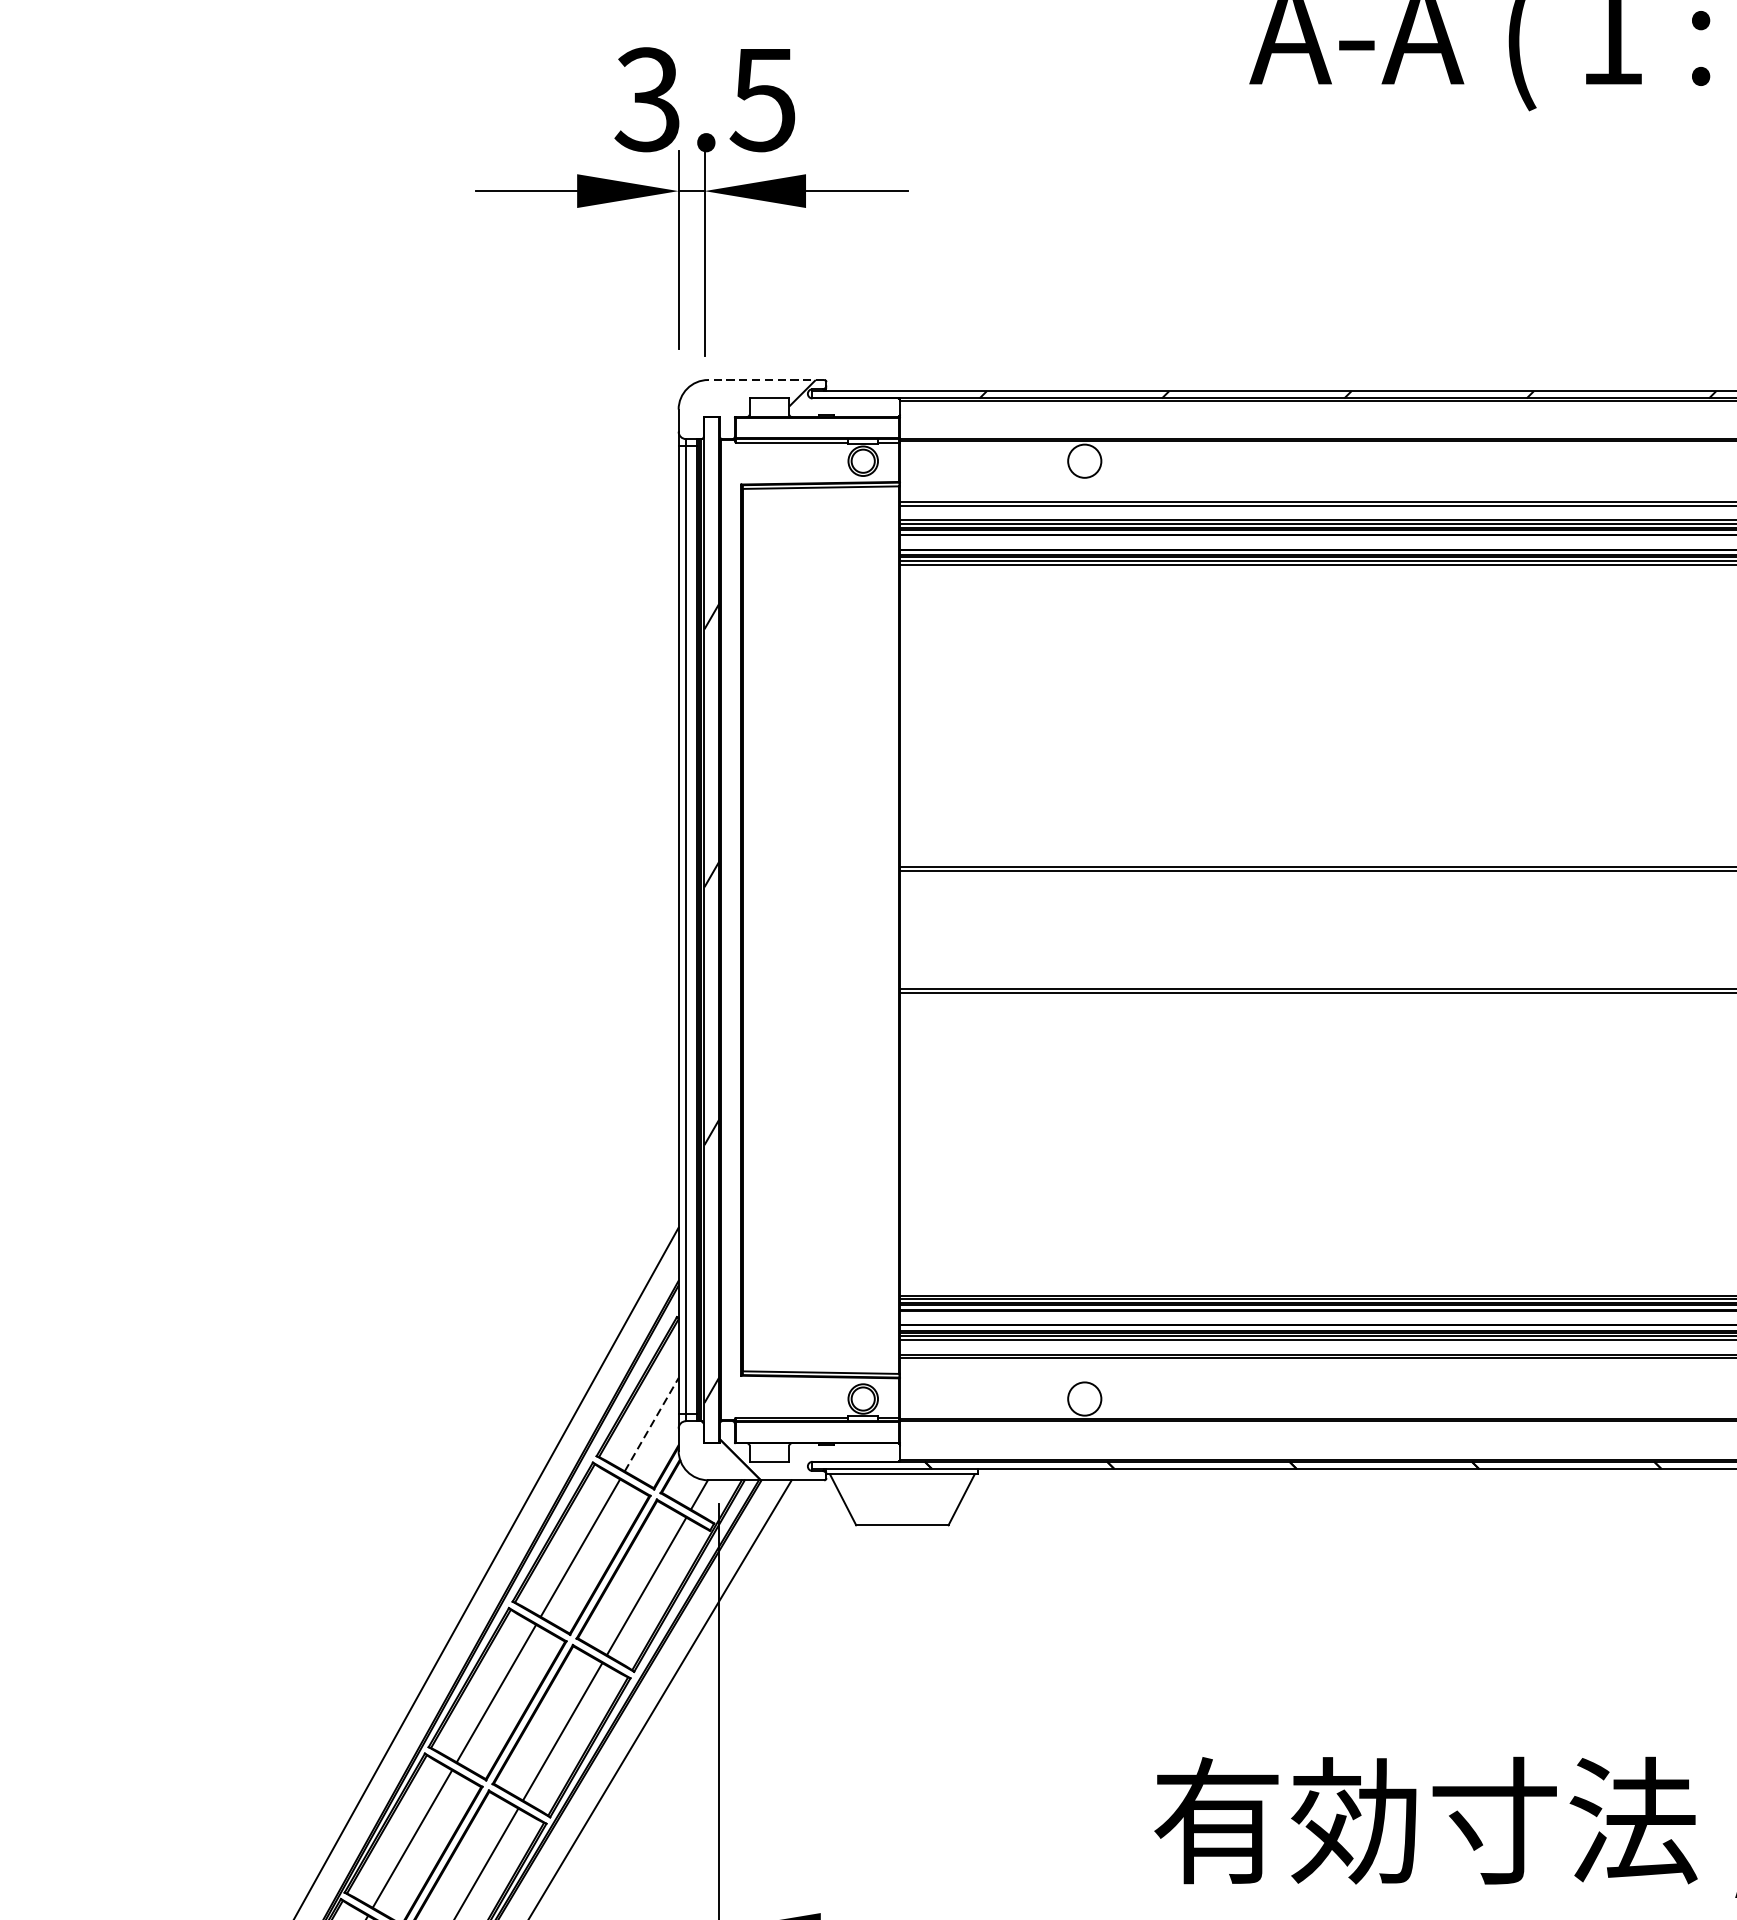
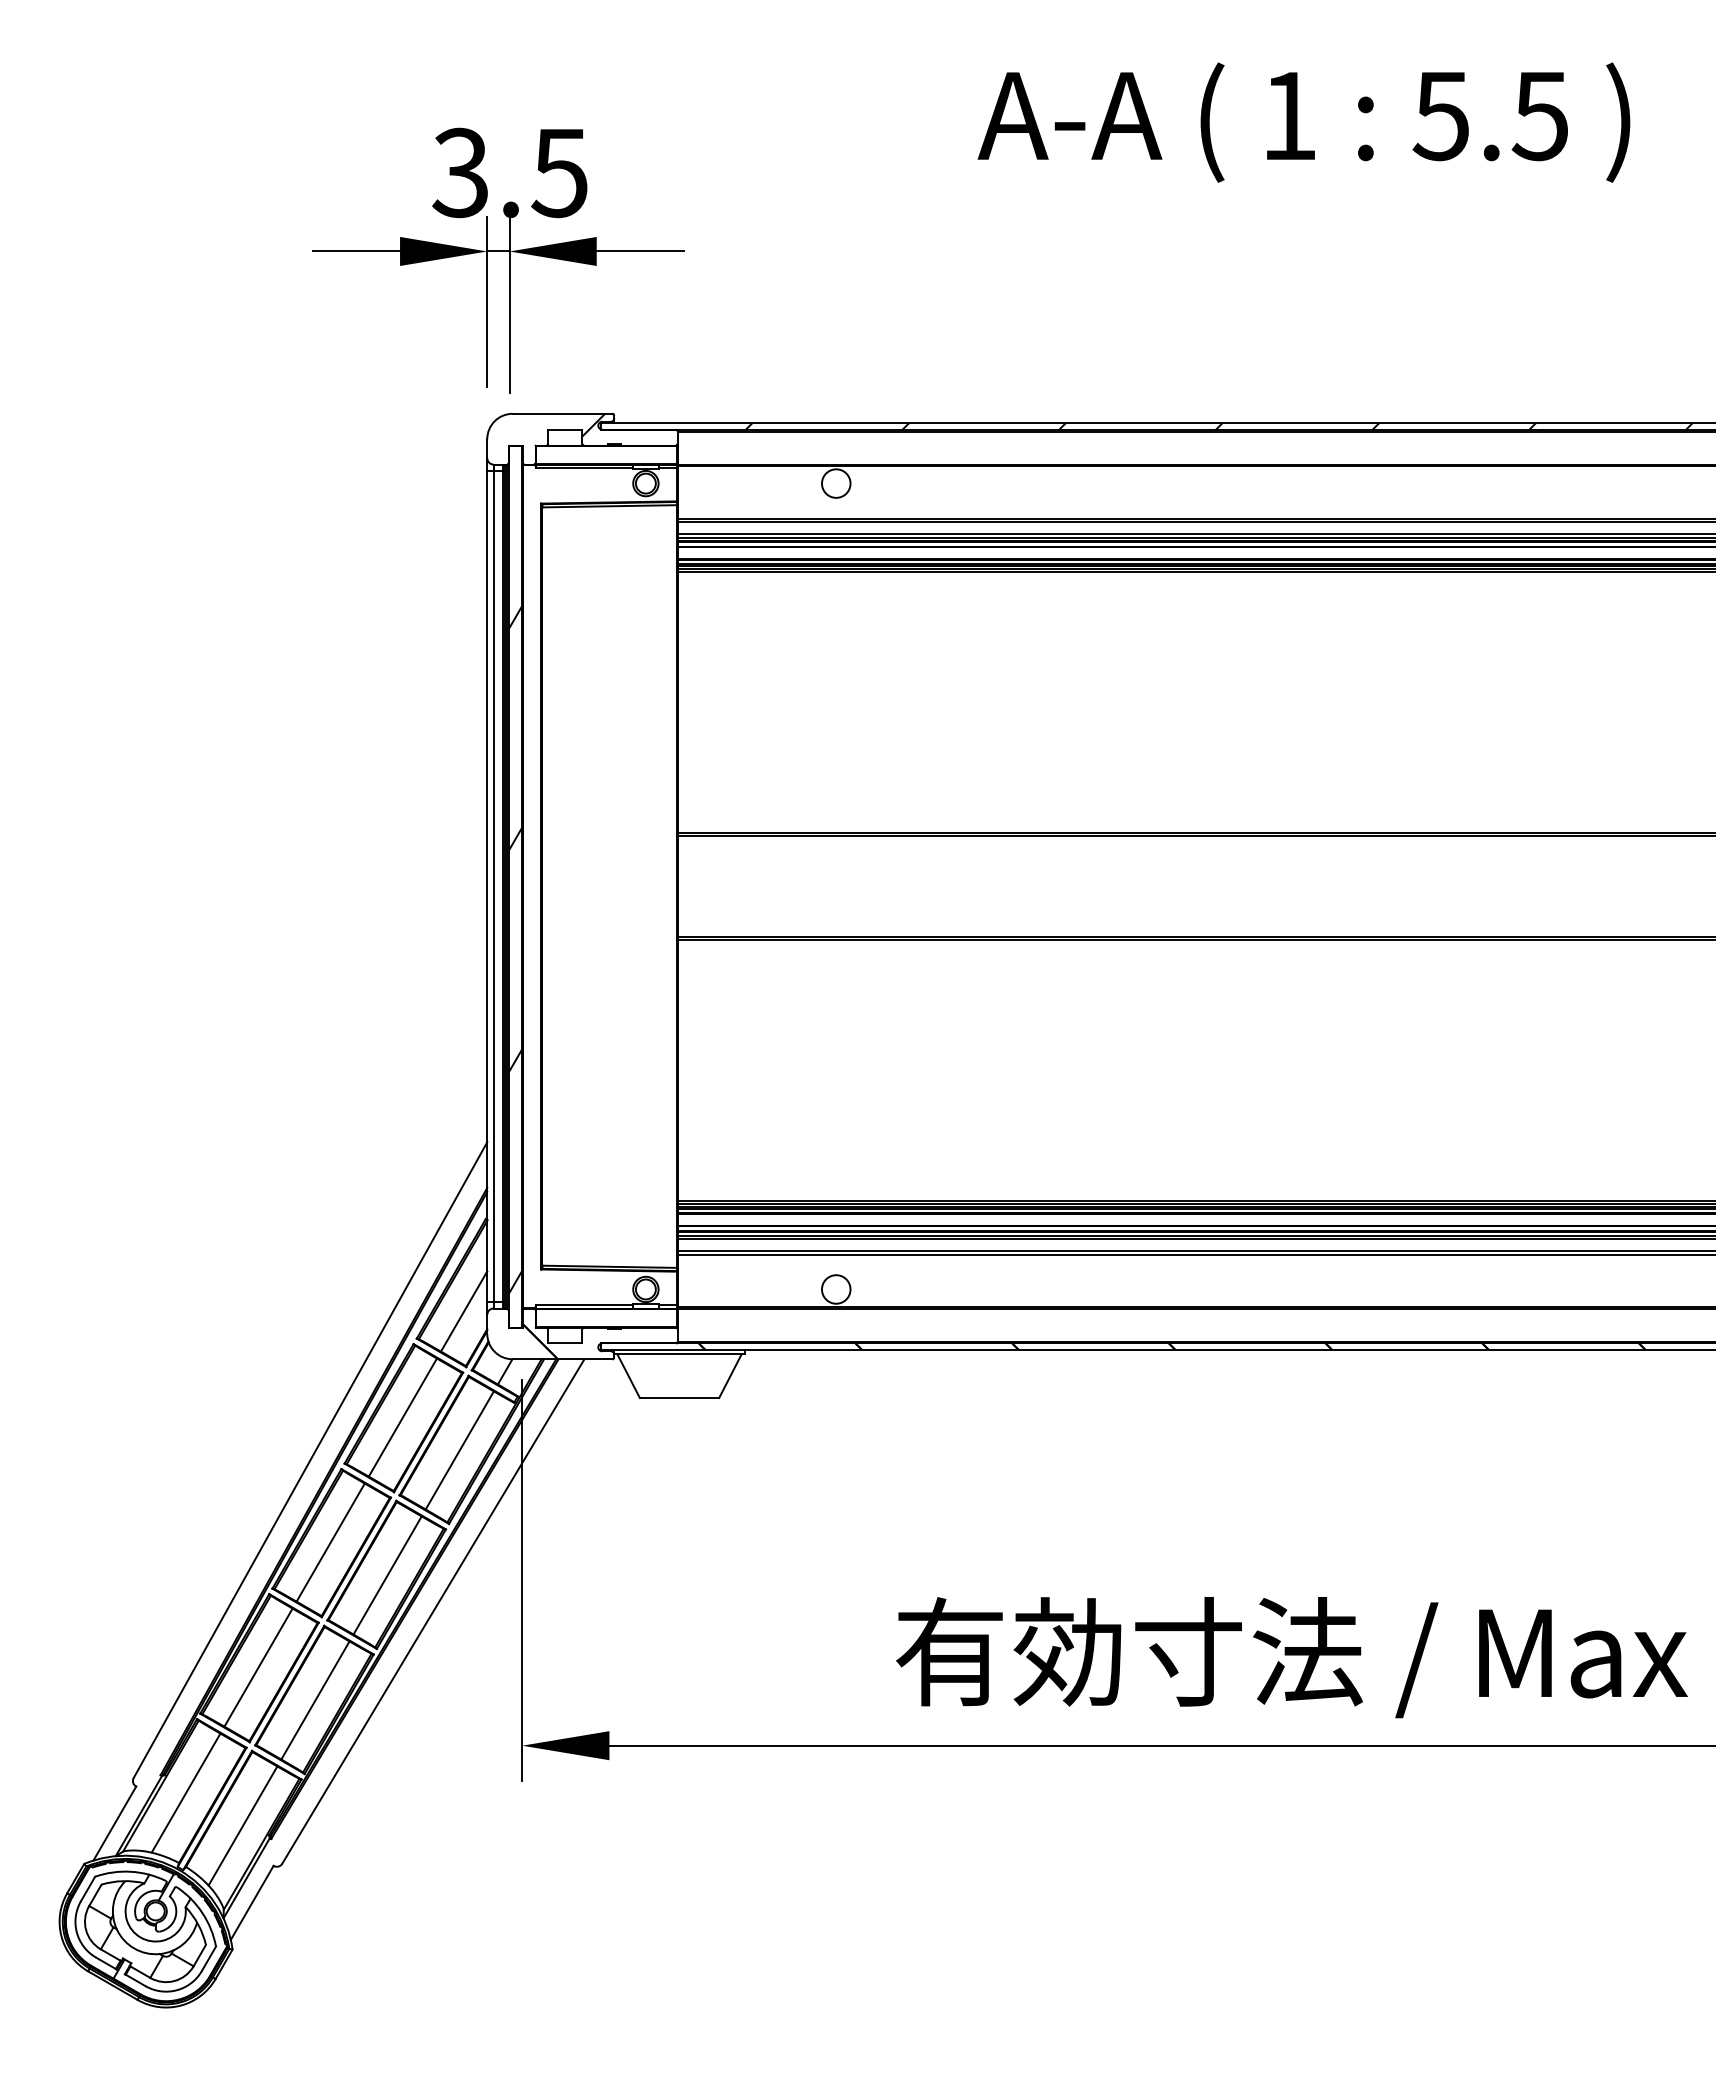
line: (766, 379) -> (562, 413), dashed -> solid
line: (652, 1424) -> (464, 1311), dashed -> solid

